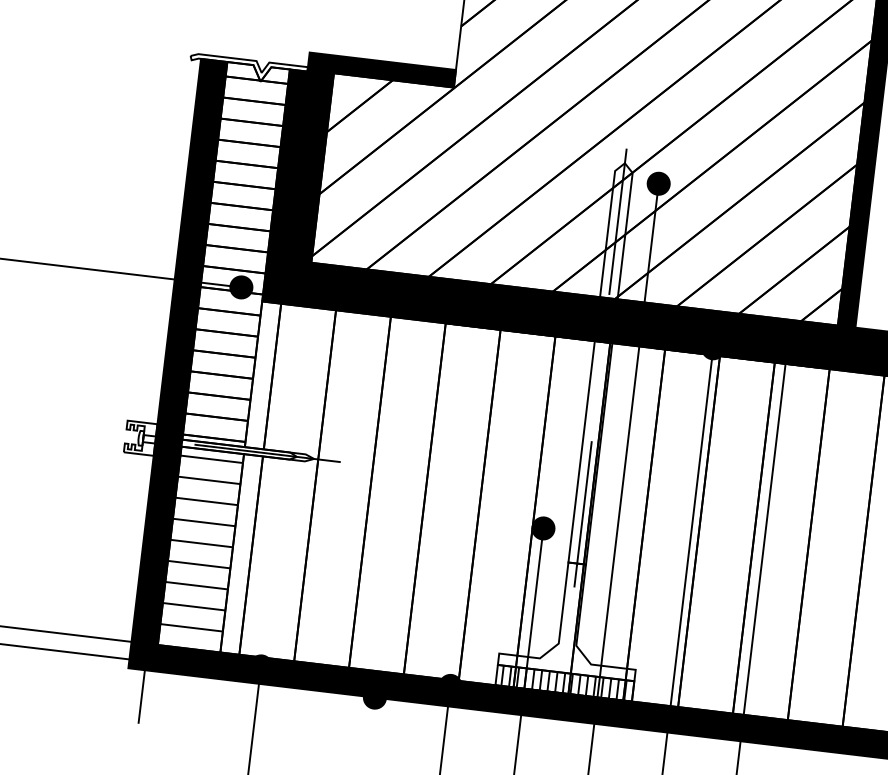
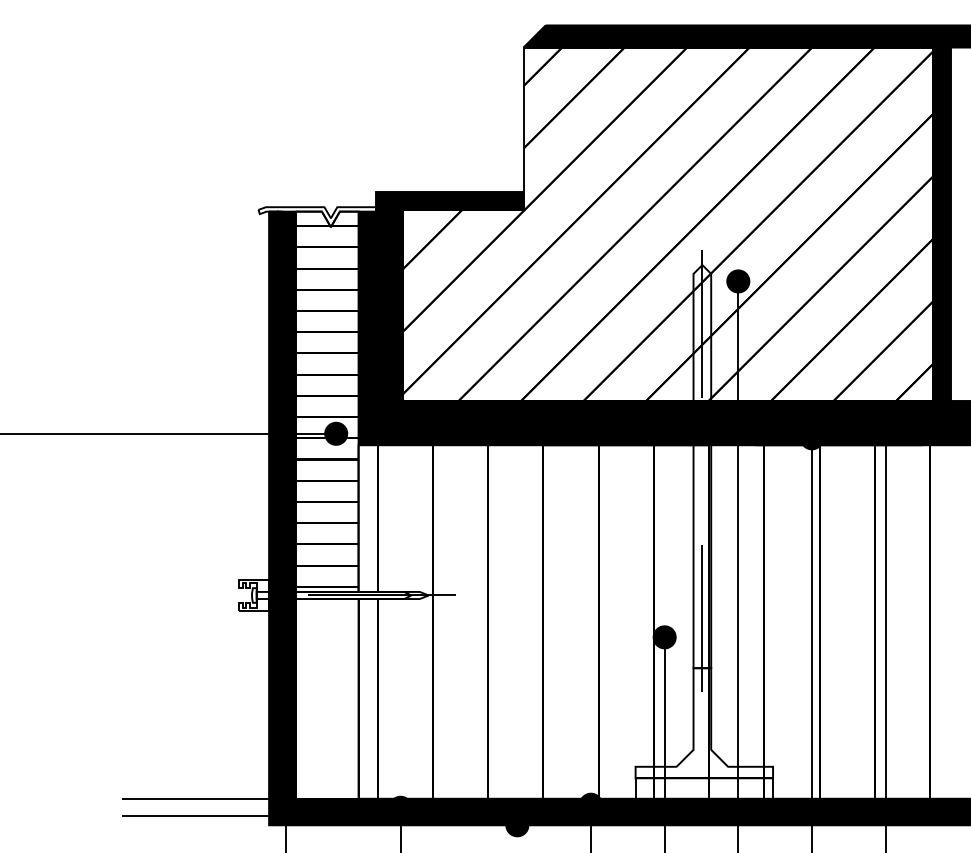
hatch: (201, 543) -> (326, 692), removed
hatch: (568, 683) -> (707, 788), removed

